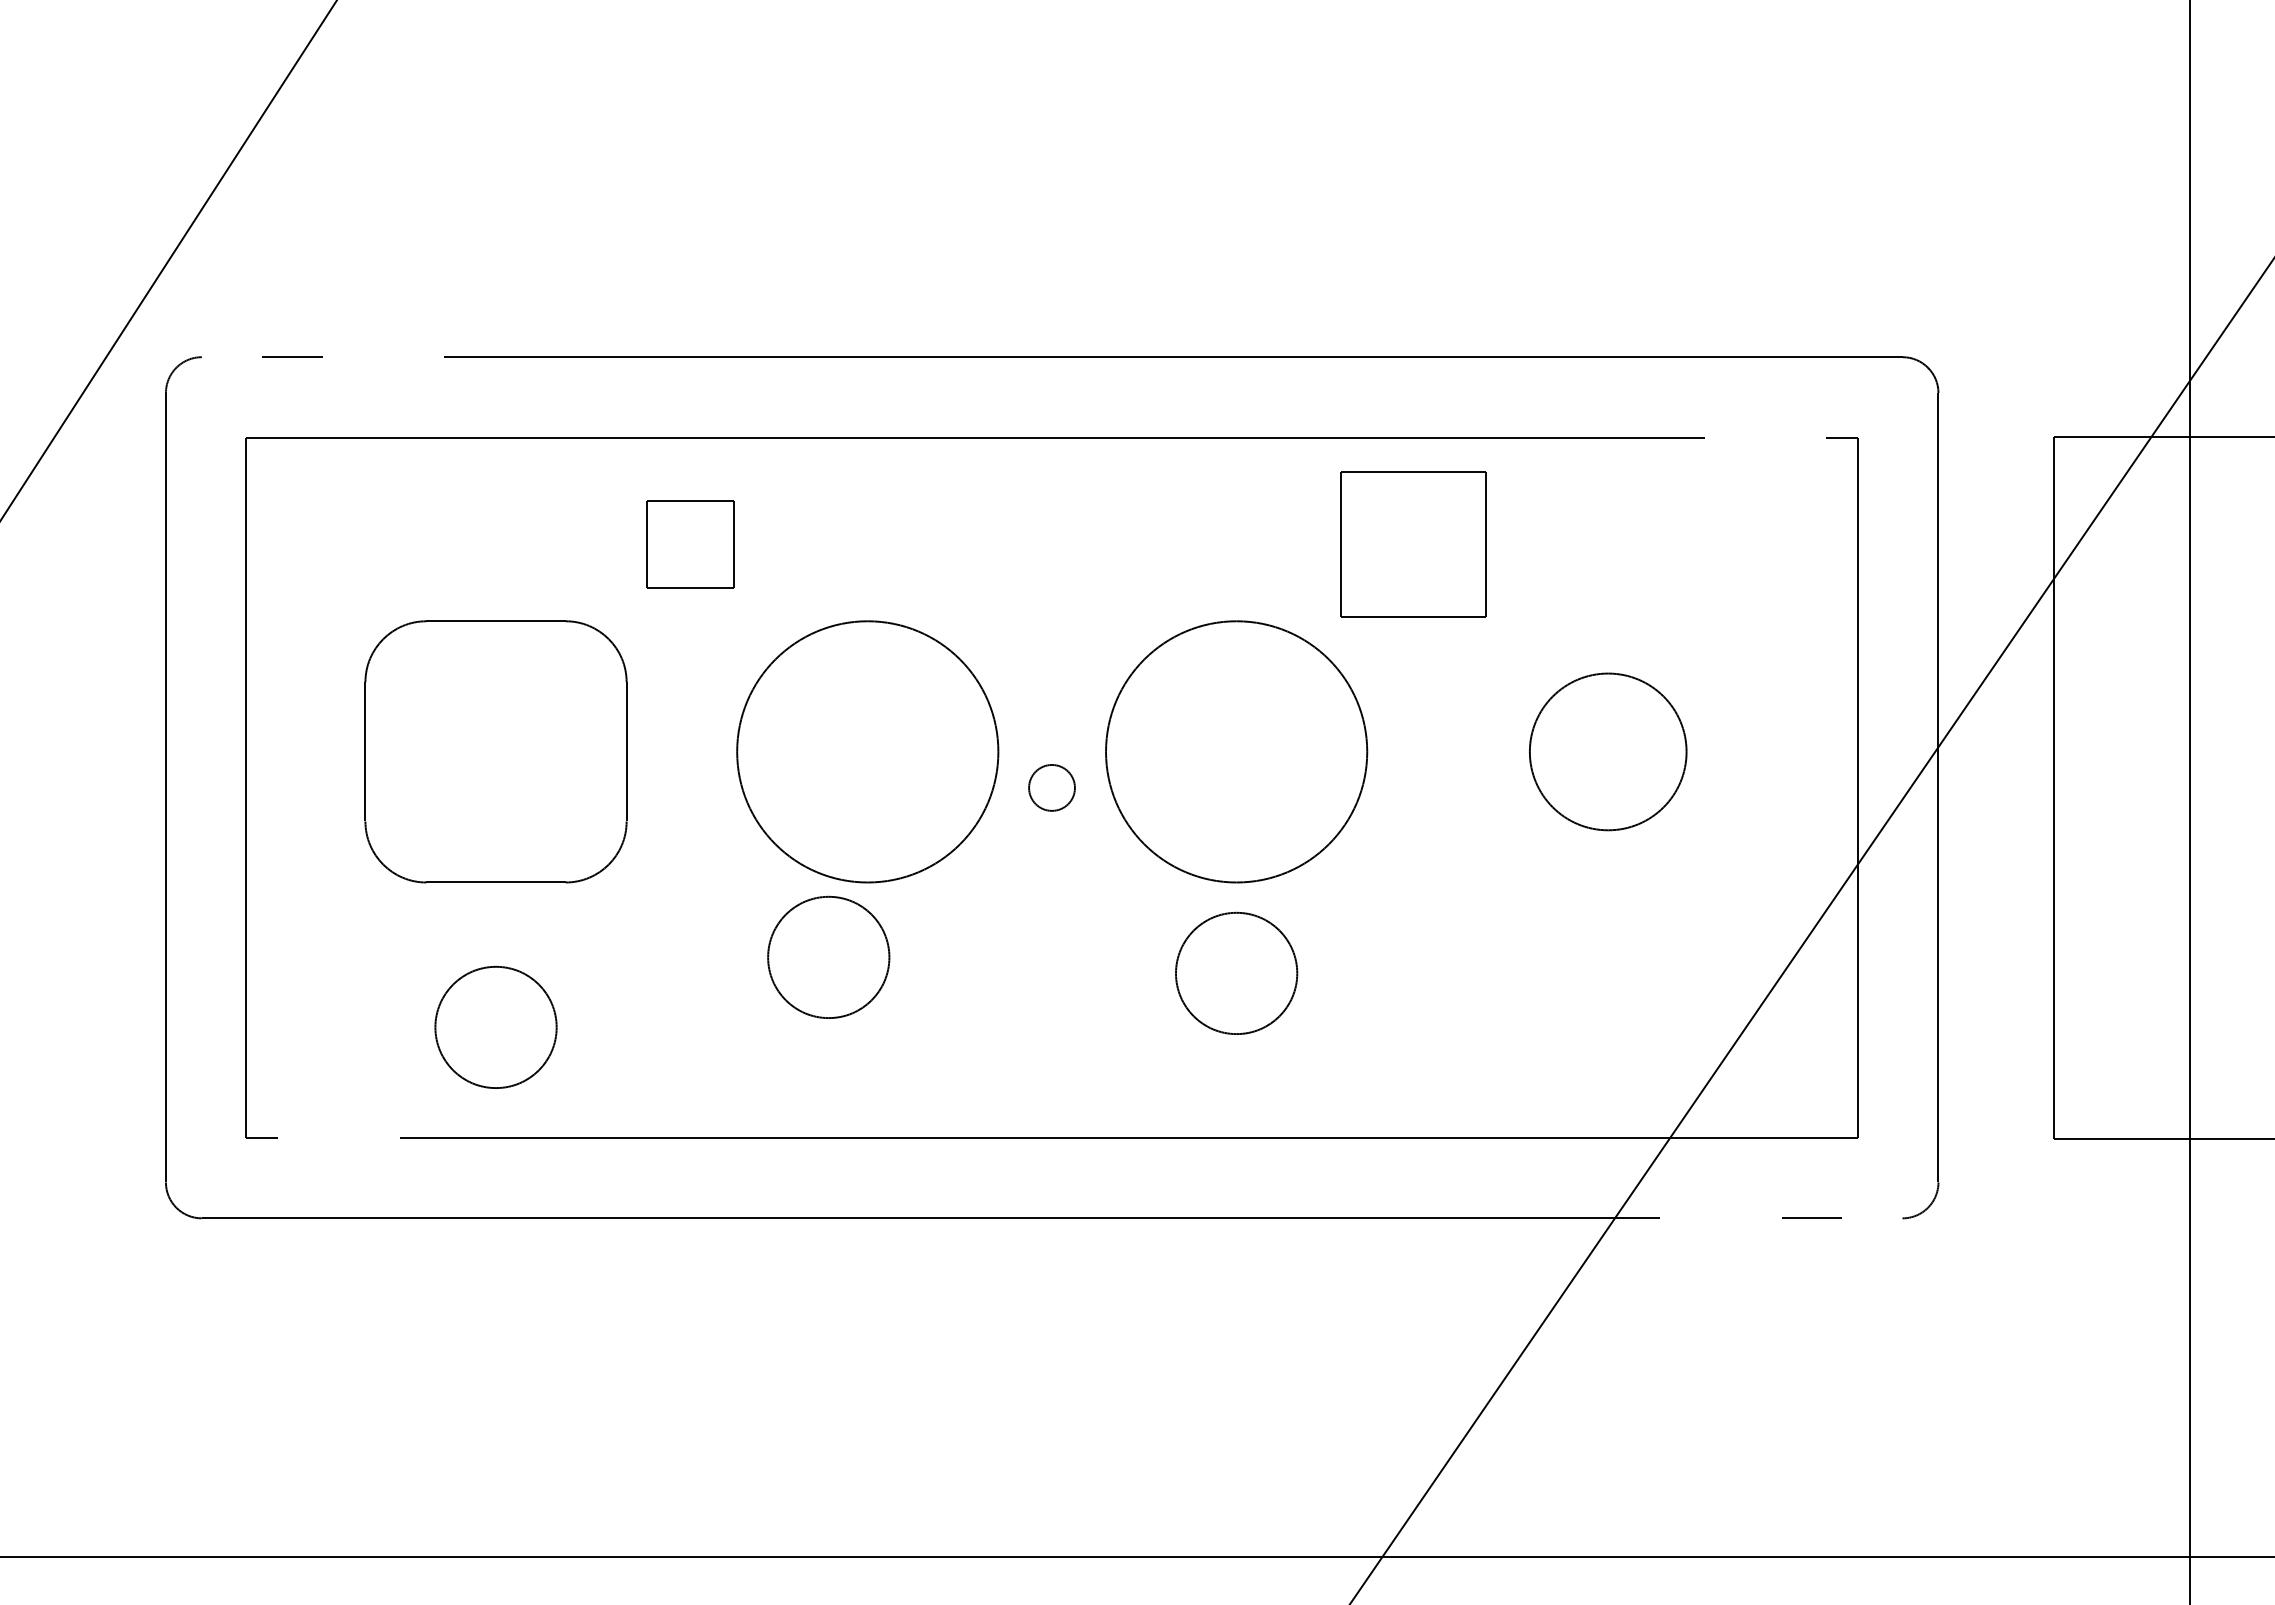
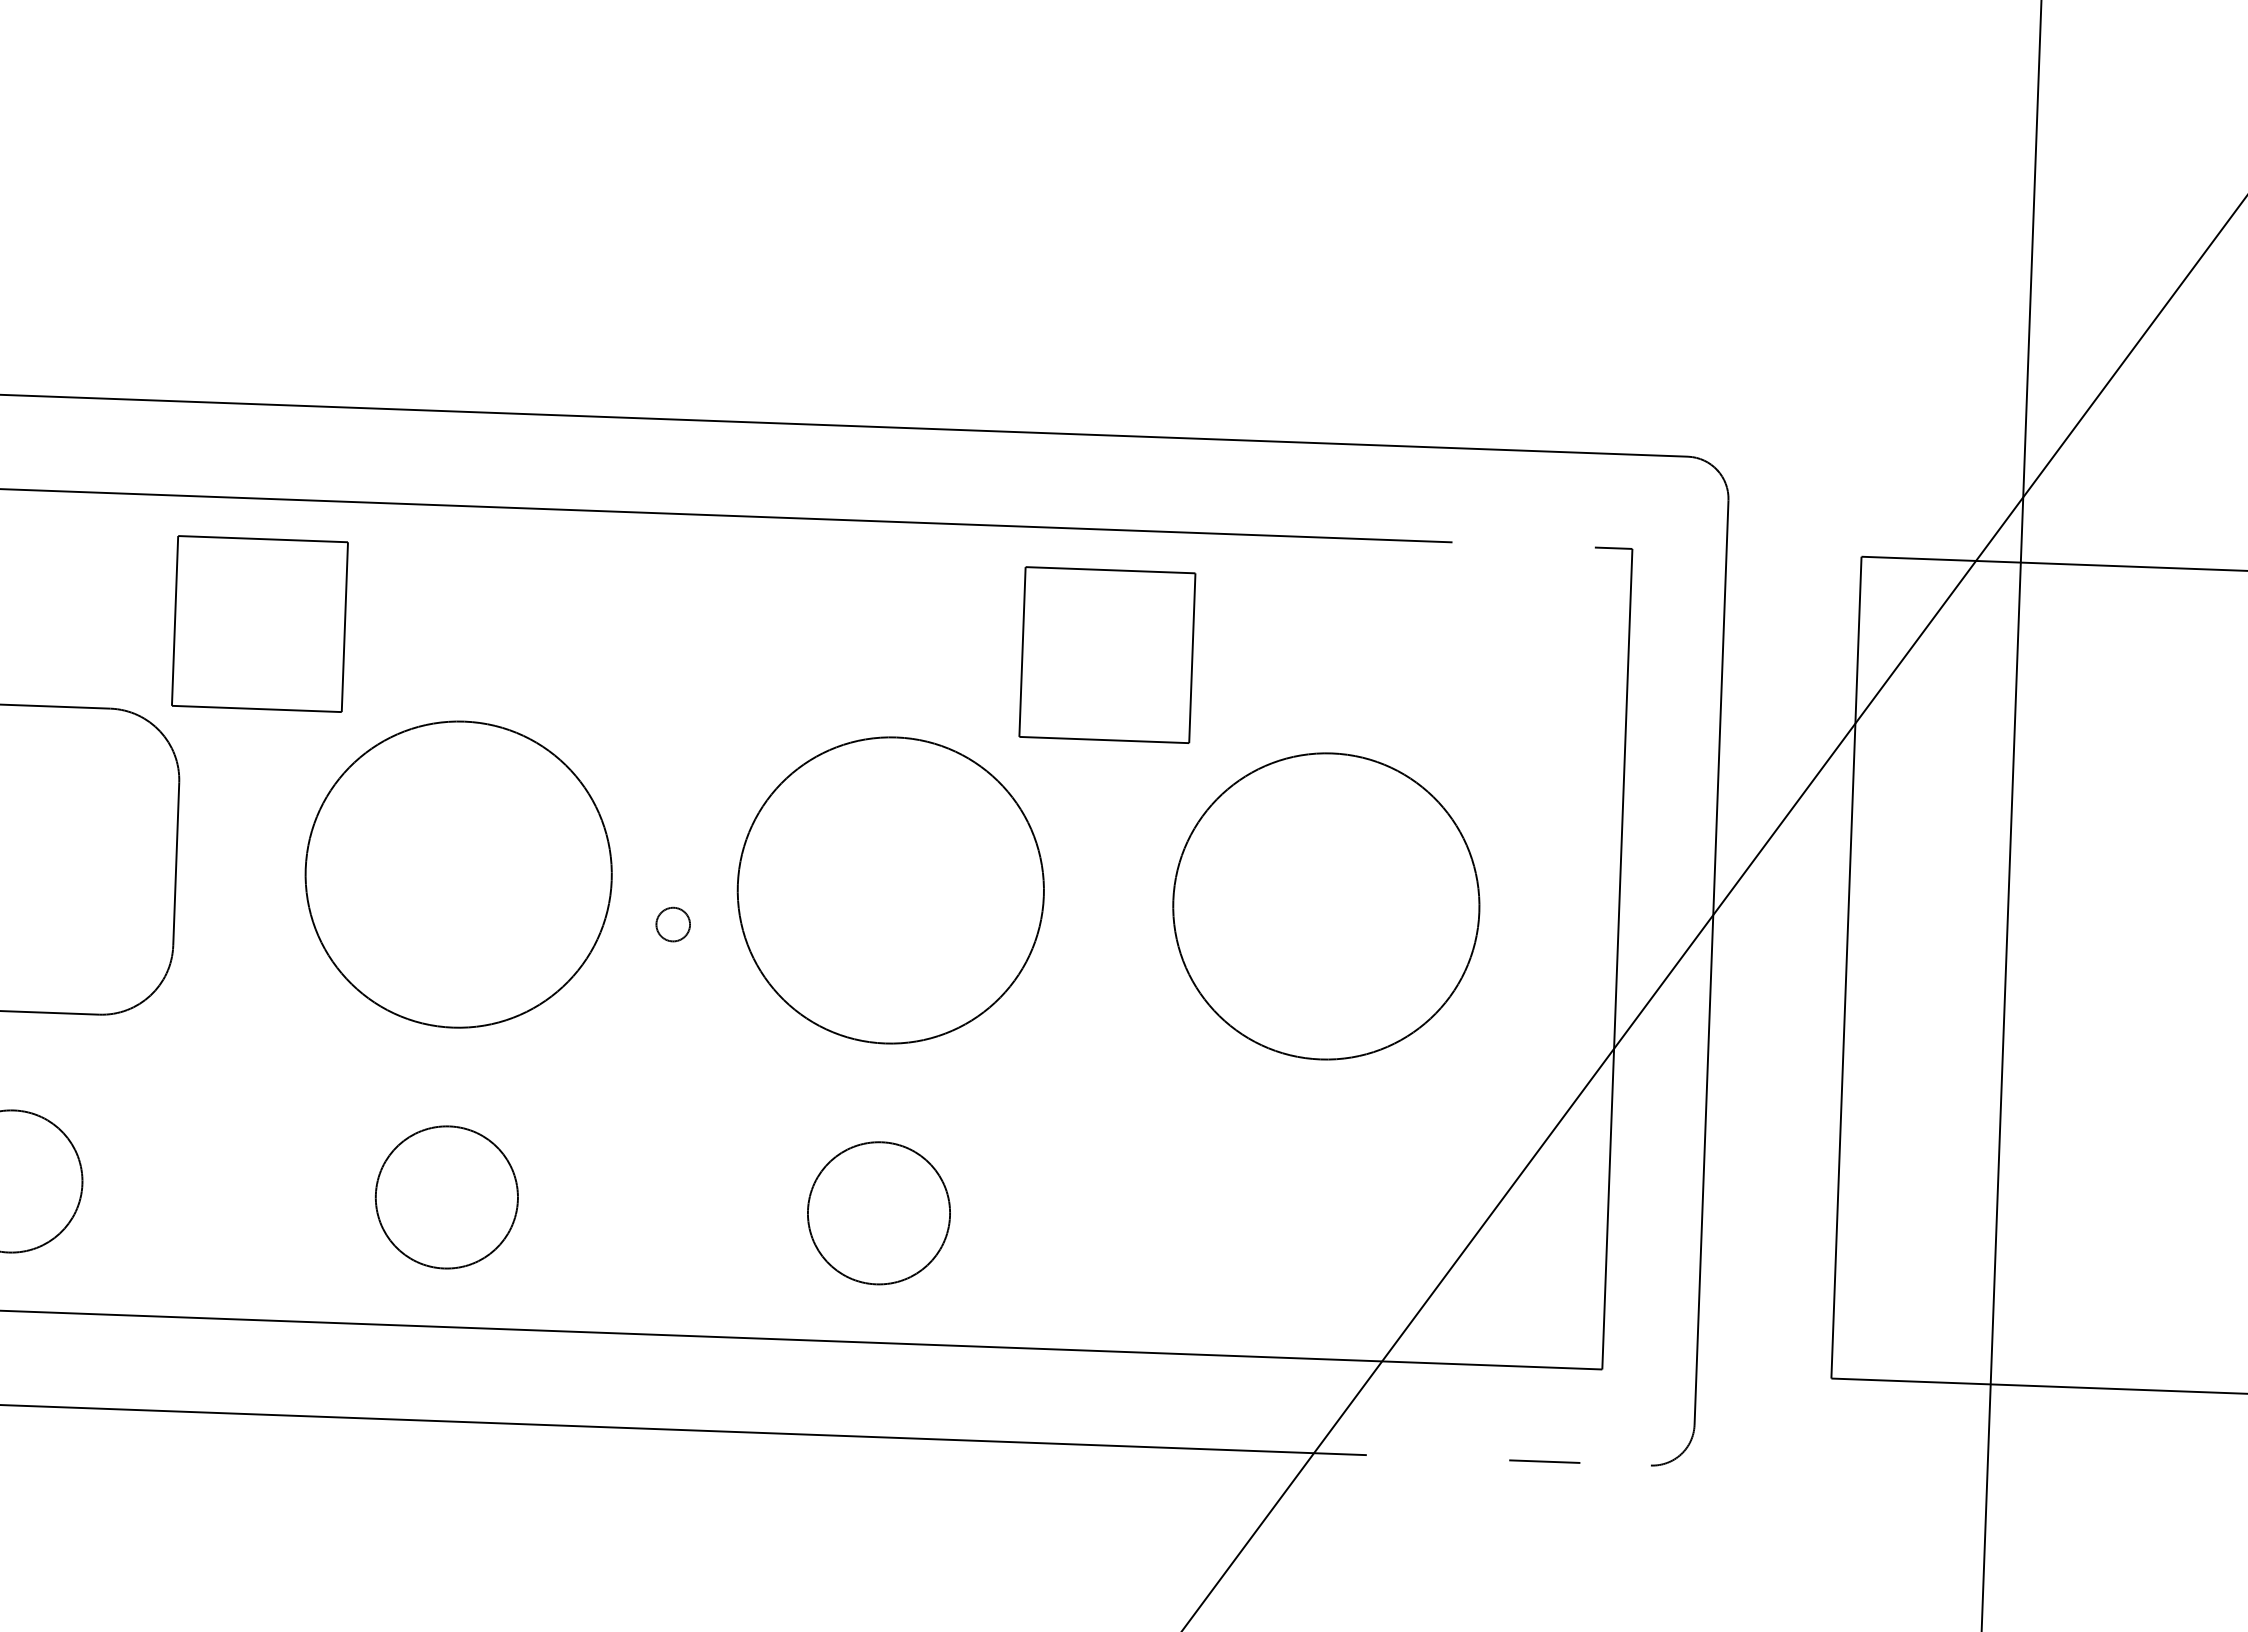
part: (690, 544) -> (259, 624), size x1.67
part: (1607, 751) -> (1325, 905), size x1.67
circle: (1052, 787) -> (673, 924), size x0.62
part: (828, 956) -> (446, 1196), moved
part: (1236, 972) -> (878, 1212), moved

